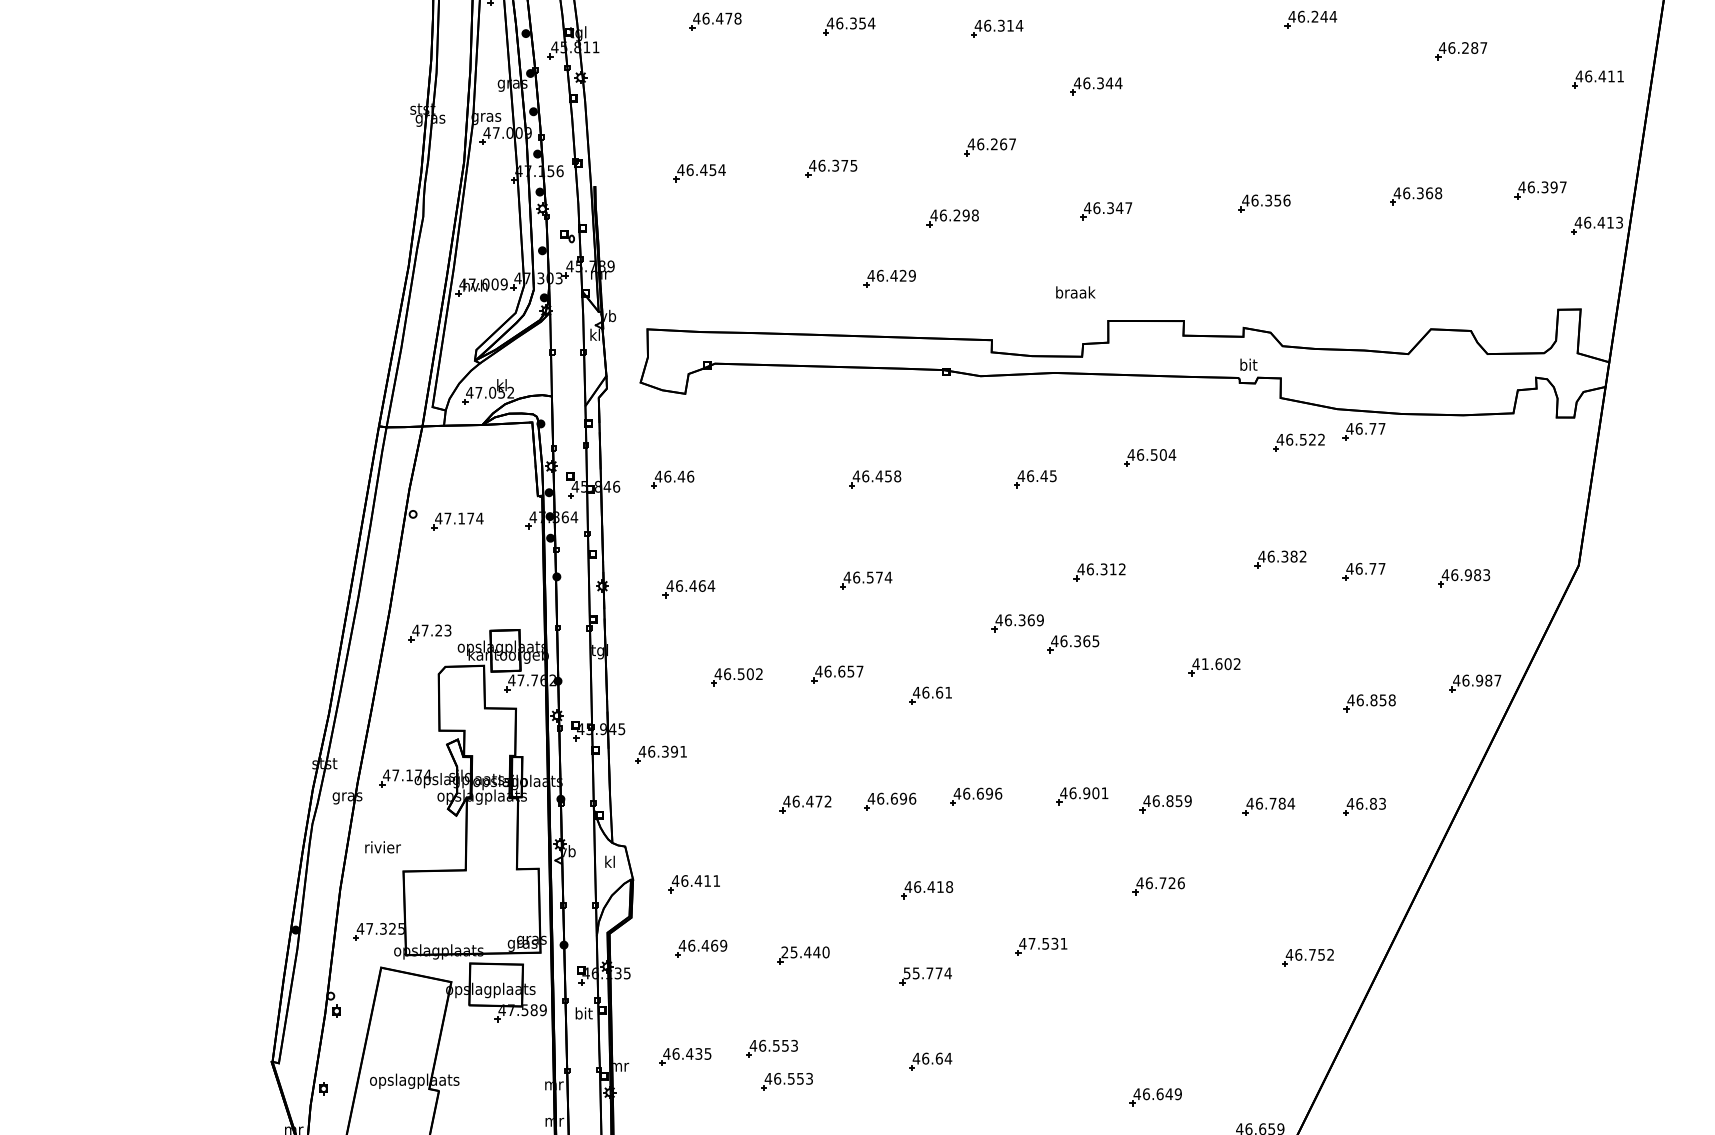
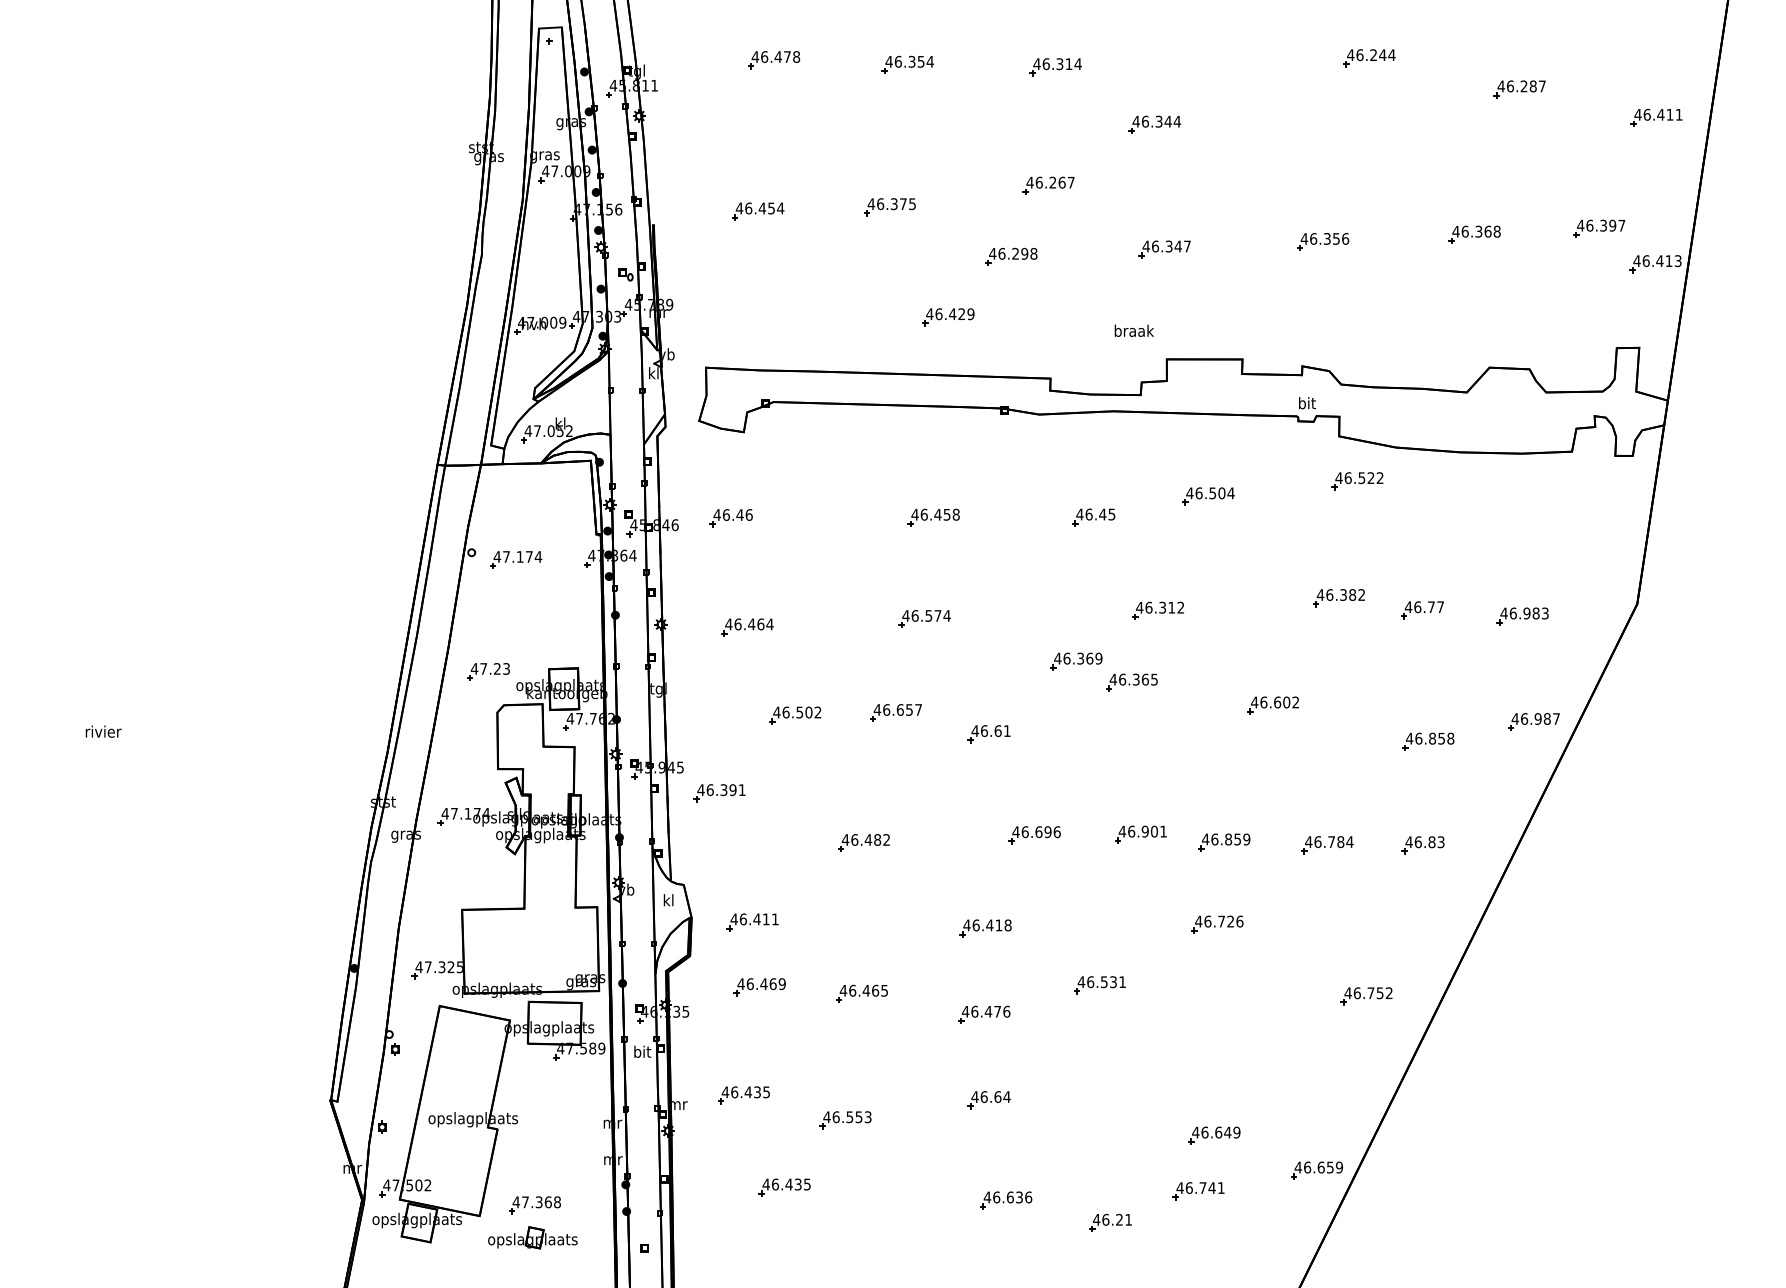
part: (1363, 432) -> (1422, 470), removed
text: (1204, 664) -> (1263, 702), 41.602 -> 46.602
text: (818, 801) -> (877, 839), 46.472 -> 46.482
part: (889, 802) -> (948, 840), removed
text: (382, 847) -> (103, 731), moved
text: (1031, 944) -> (1090, 982), 47.531 -> 46.531
text: (804, 952) -> (863, 990), 25.440 -> 46.465
text: (926, 973) -> (985, 1011), 55.774 -> 46.476
part: (771, 1049) -> (830, 1087), removed

